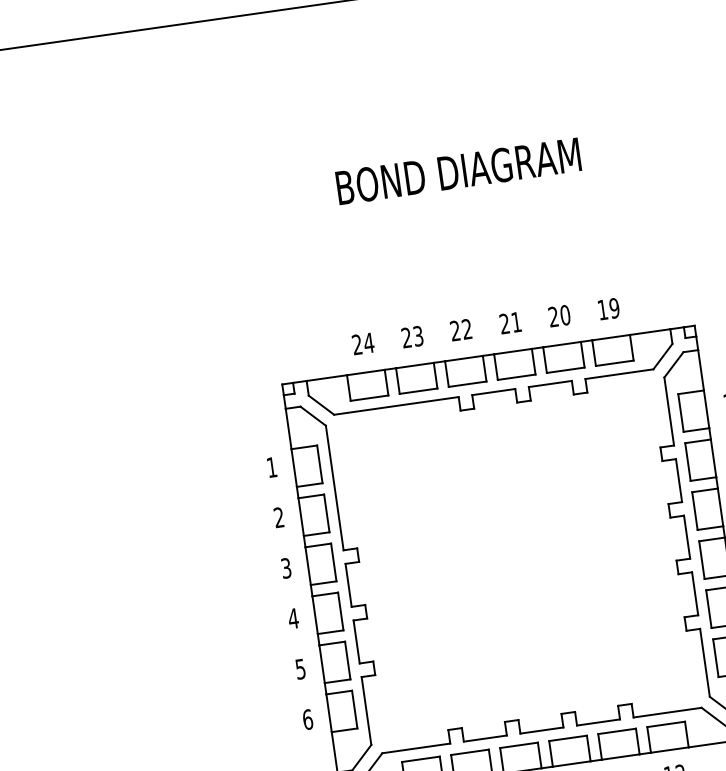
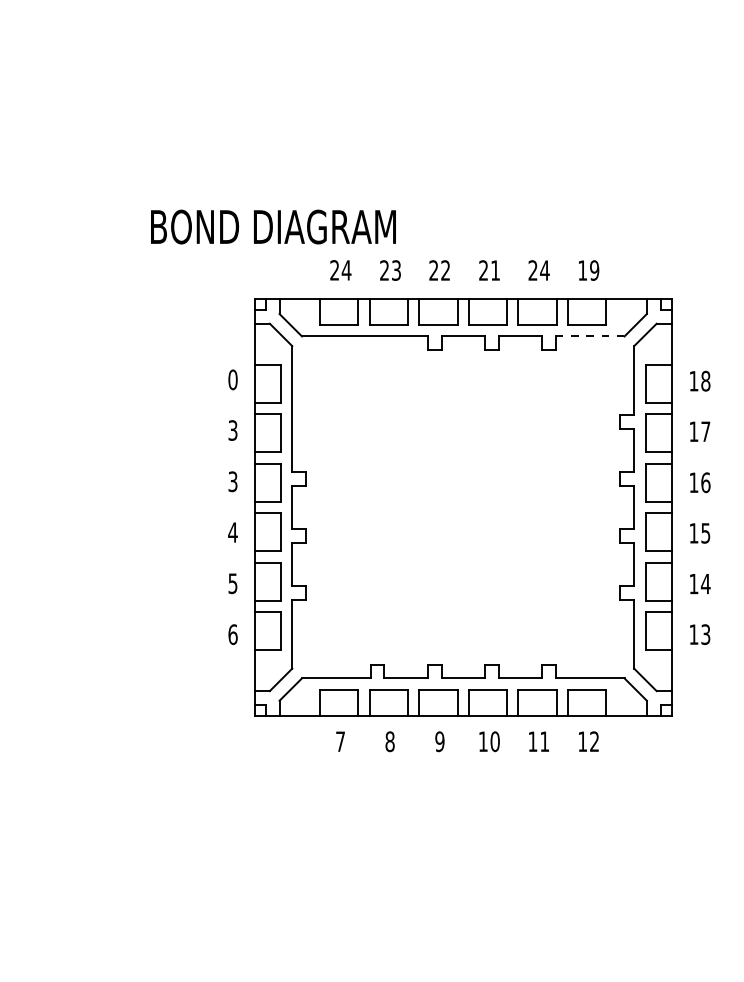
text: (458, 170) -> (273, 226), moved
text: (564, 315) -> (544, 270), 20 -> 24
line: (619, 374) -> (590, 336), solid -> dashed
text: (271, 467) -> (232, 379), 1 -> 0
text: (278, 517) -> (232, 430), 2 -> 3

